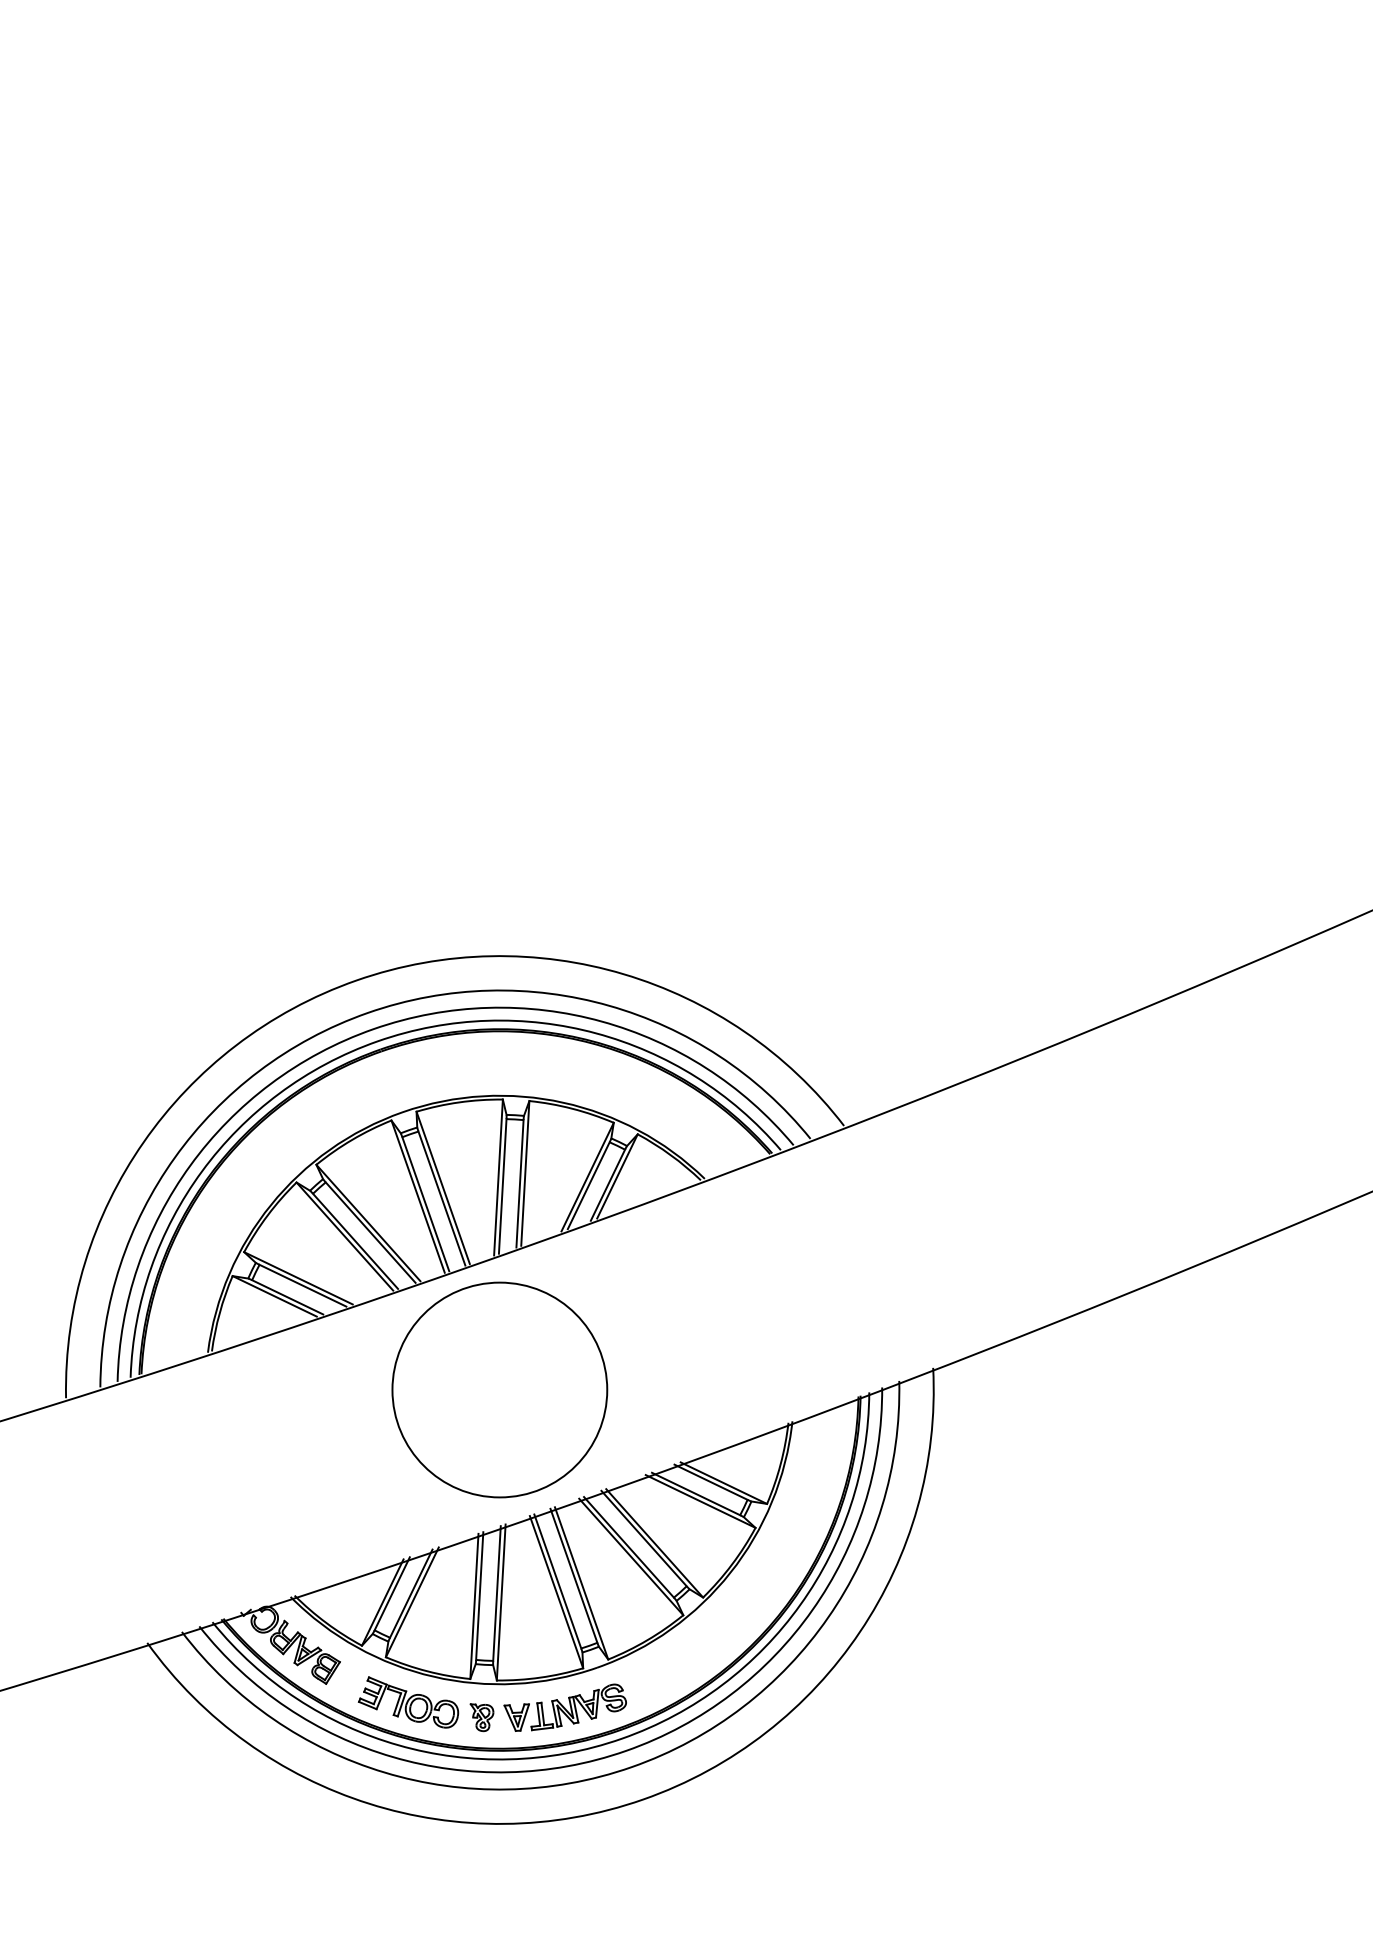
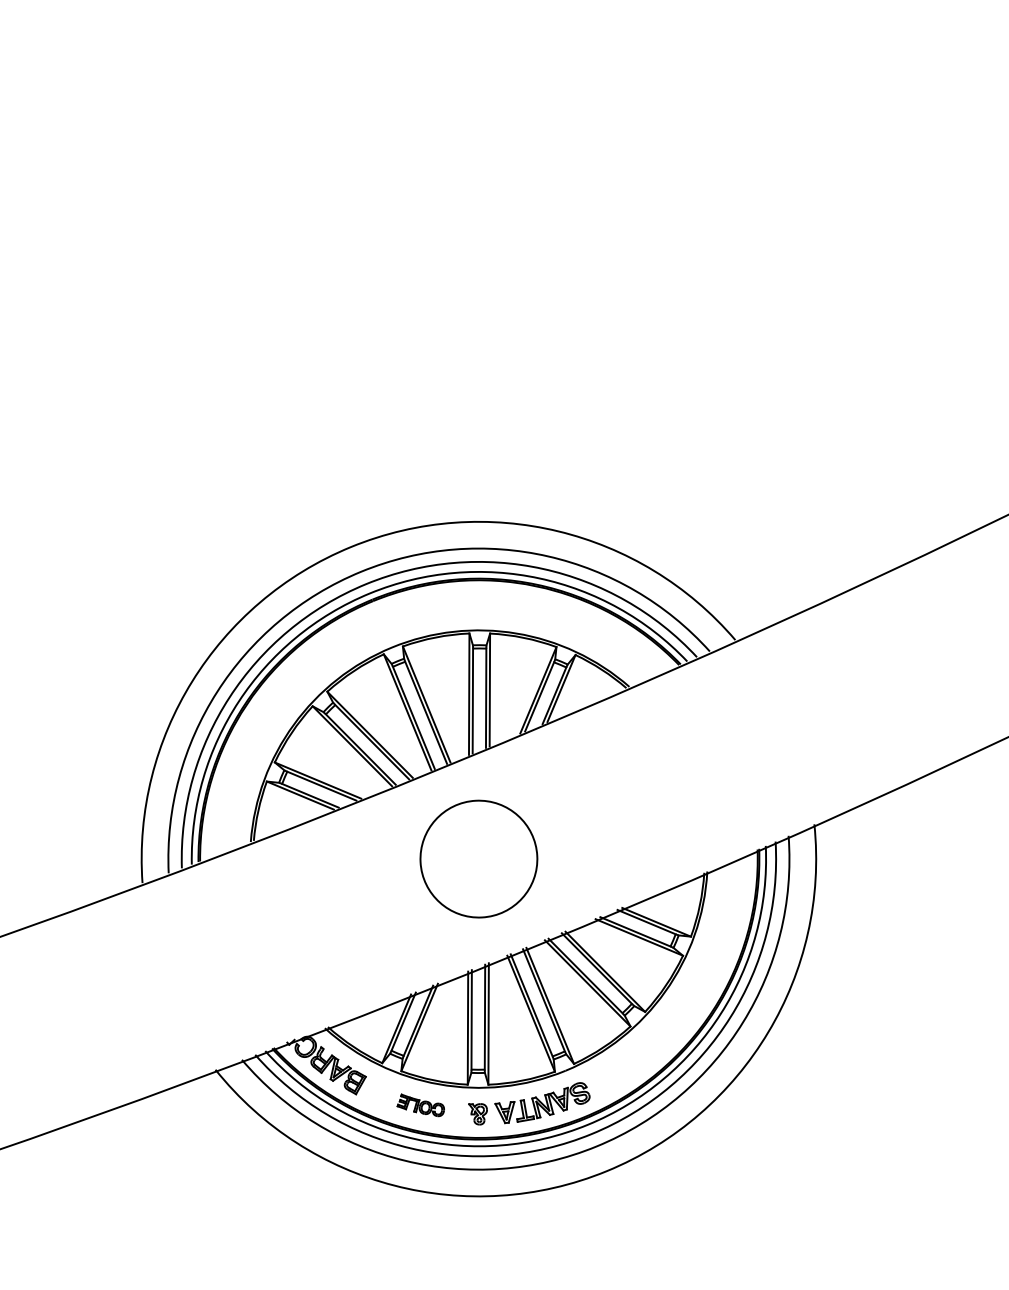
circle: (499, 1389) -> (478, 858), size x0.7
part: (408, 1702) -> (420, 1105), size x0.6

